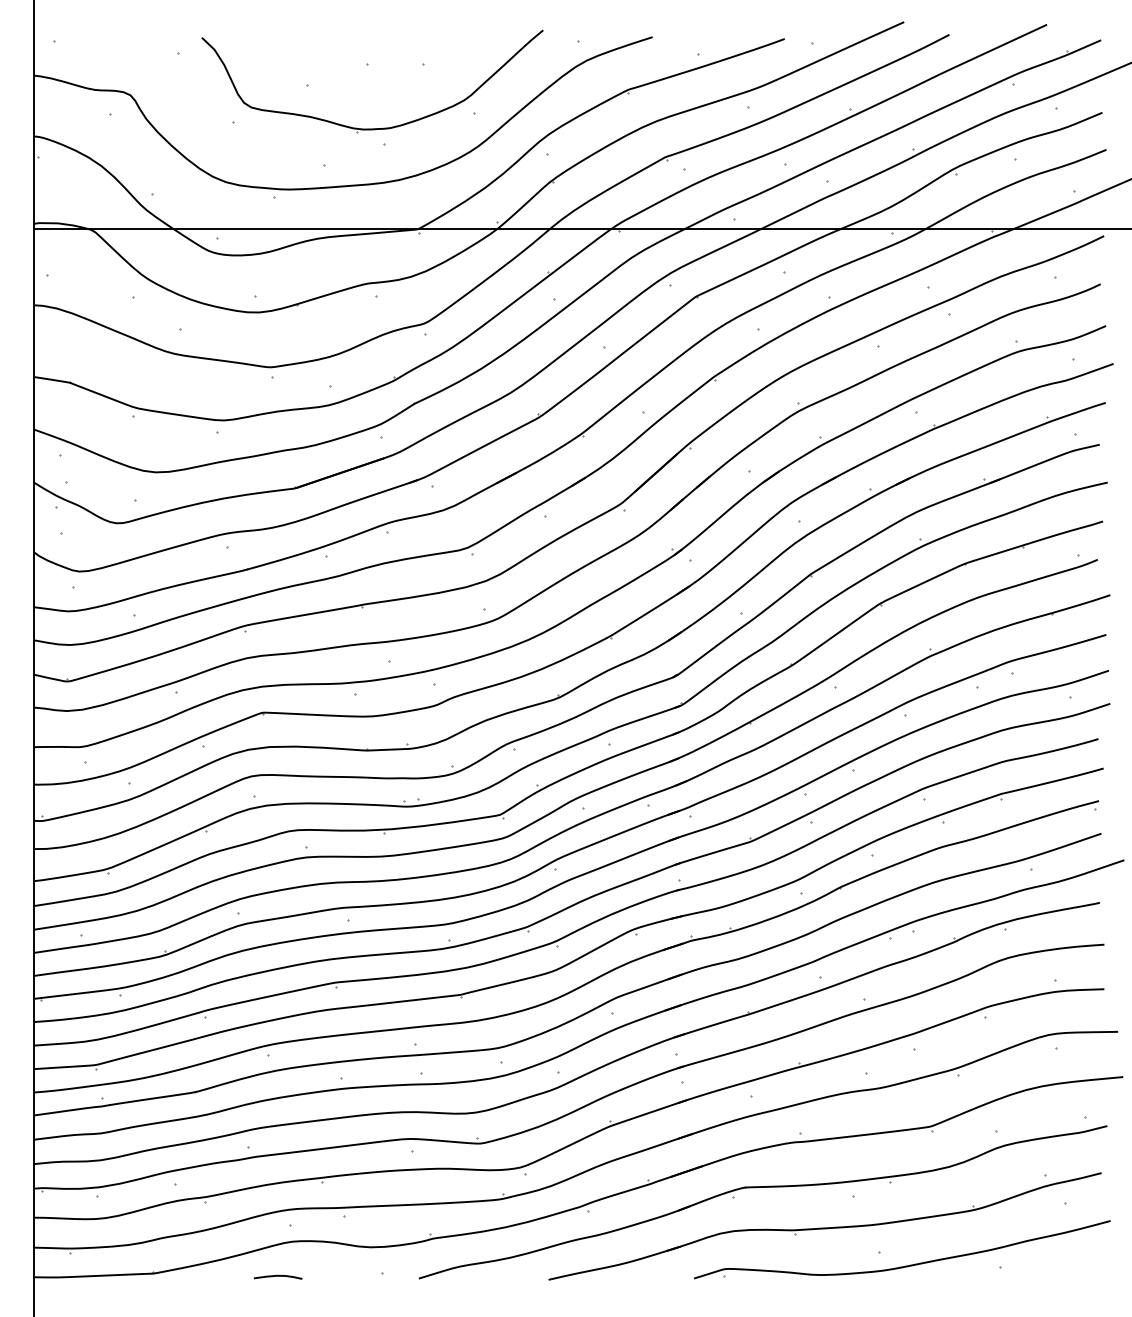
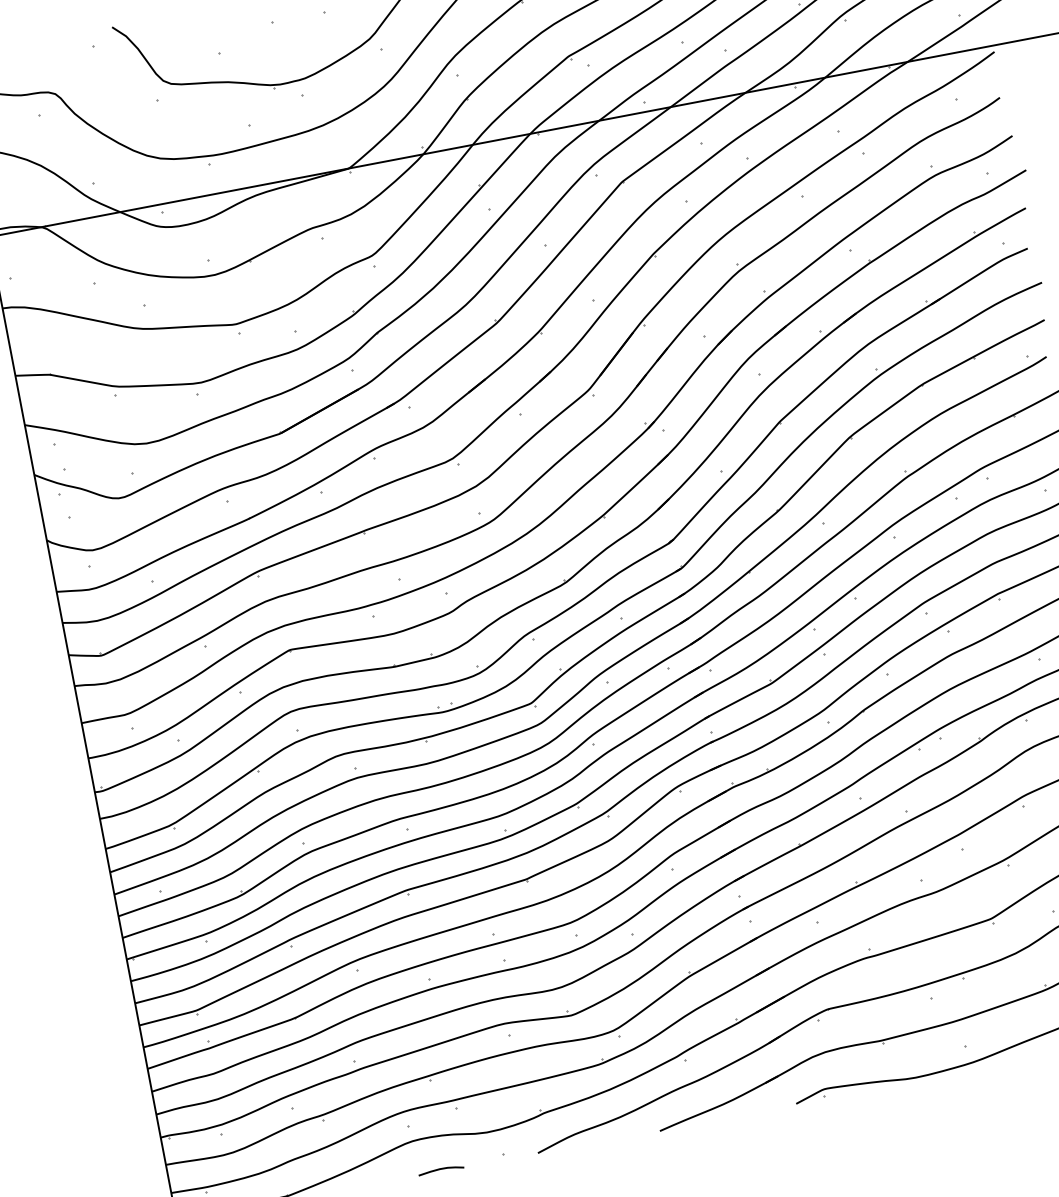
curve: (278, 1276) -> (441, 1169), moved

